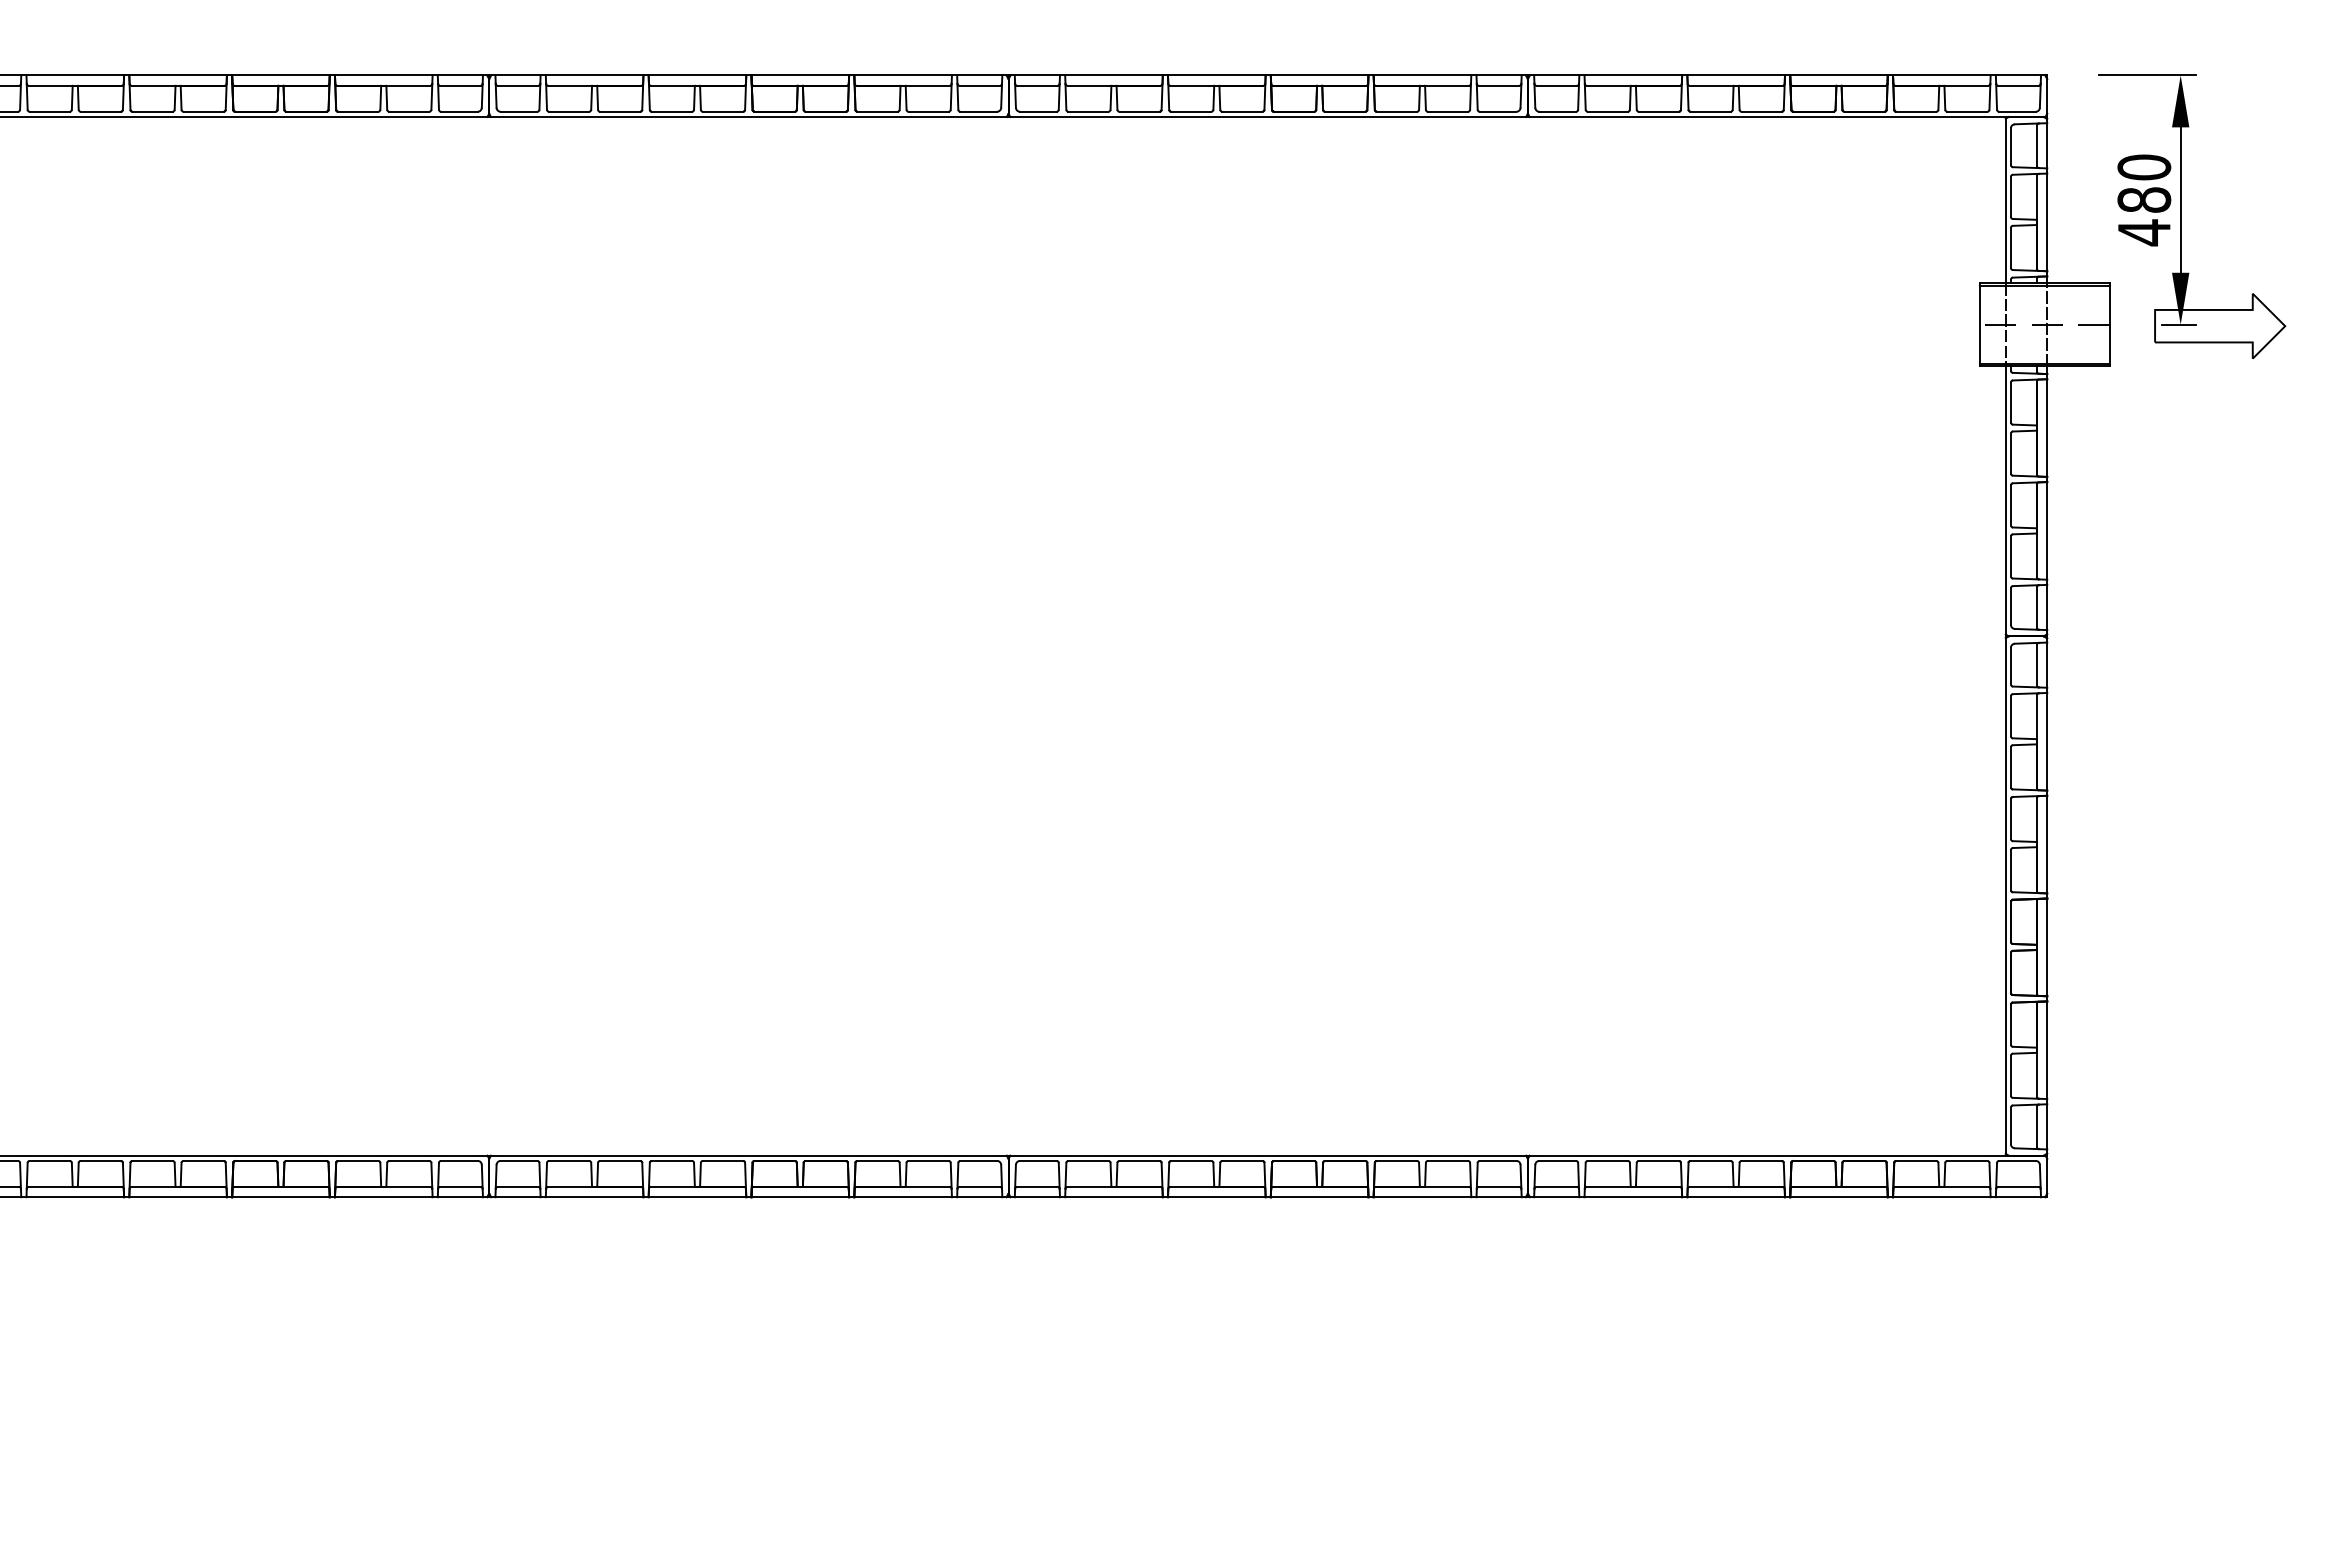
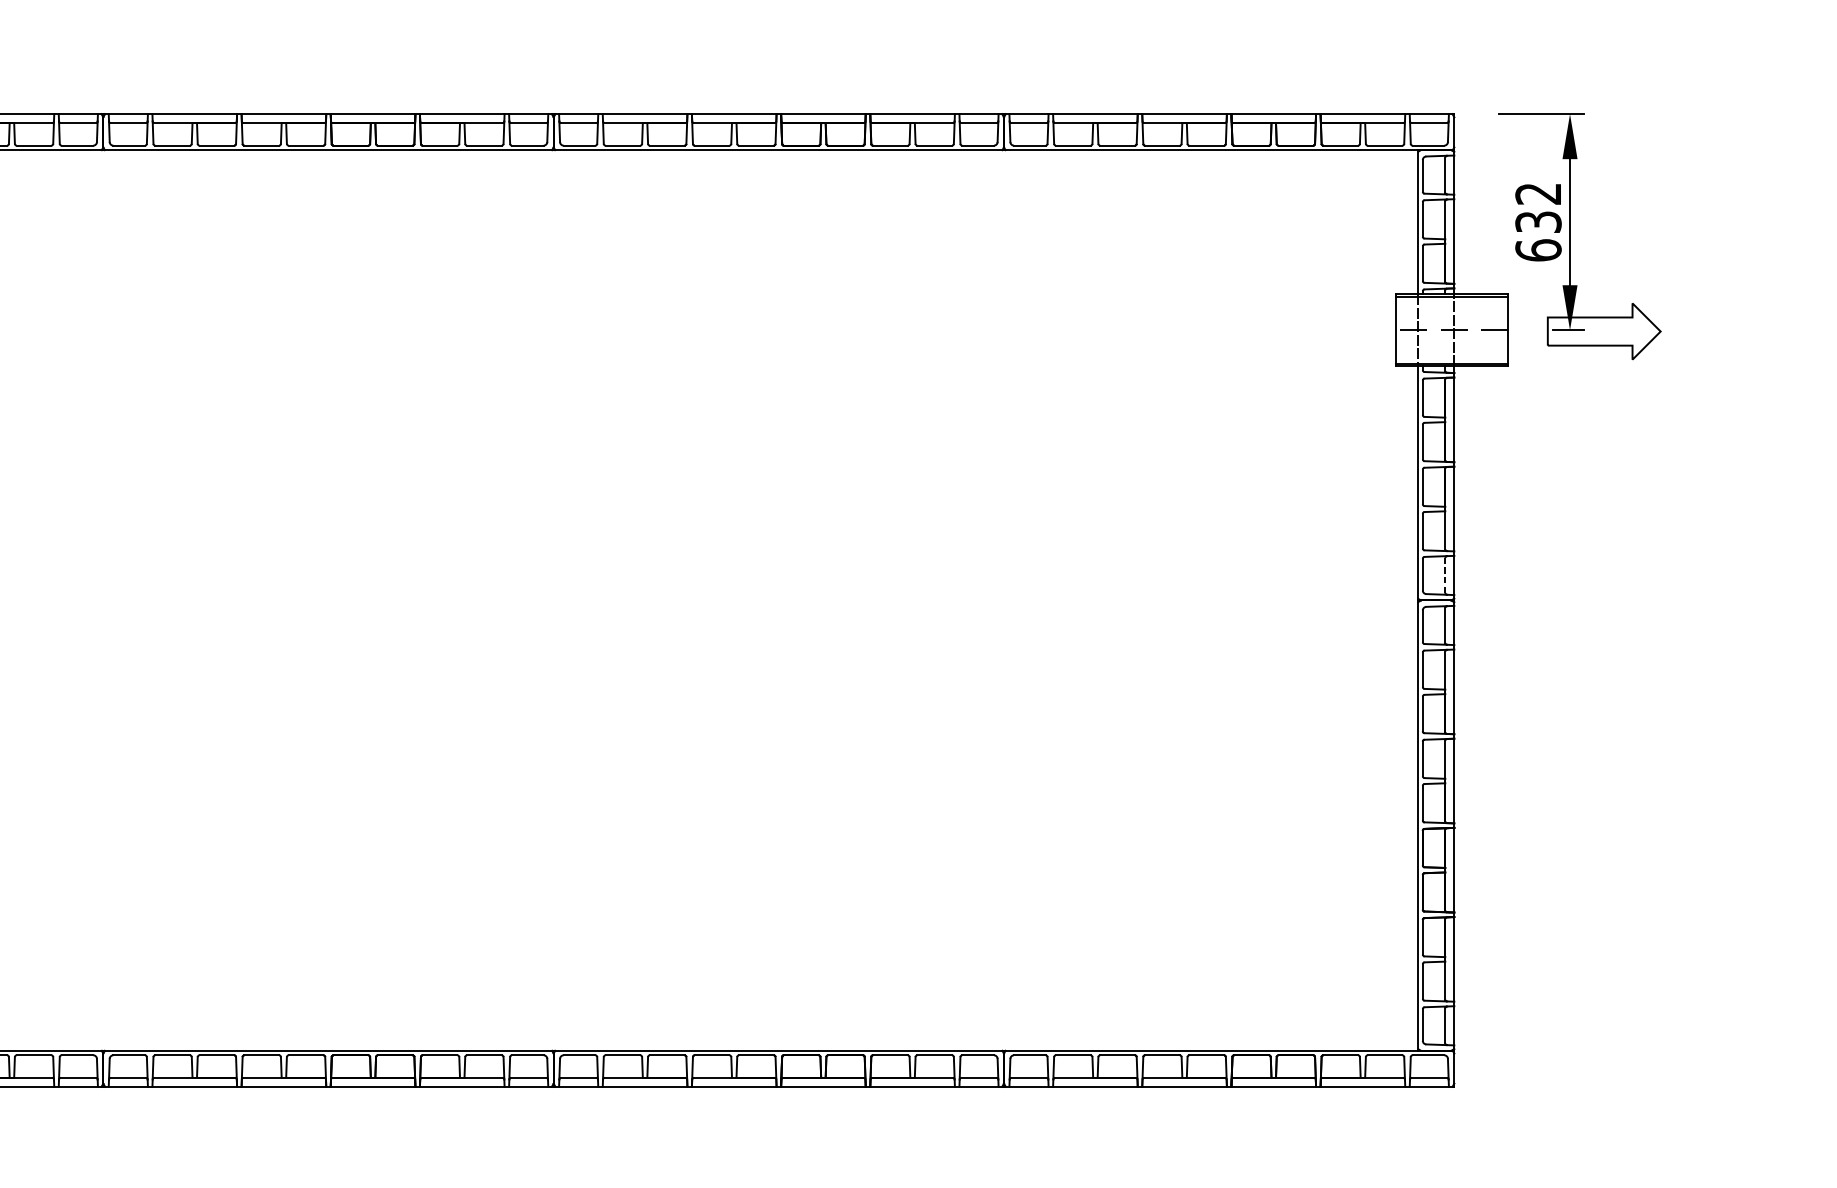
text: (2144, 200) -> (1538, 222), 480 -> 632
line: (2036, 607) -> (1445, 575), solid -> dashed

